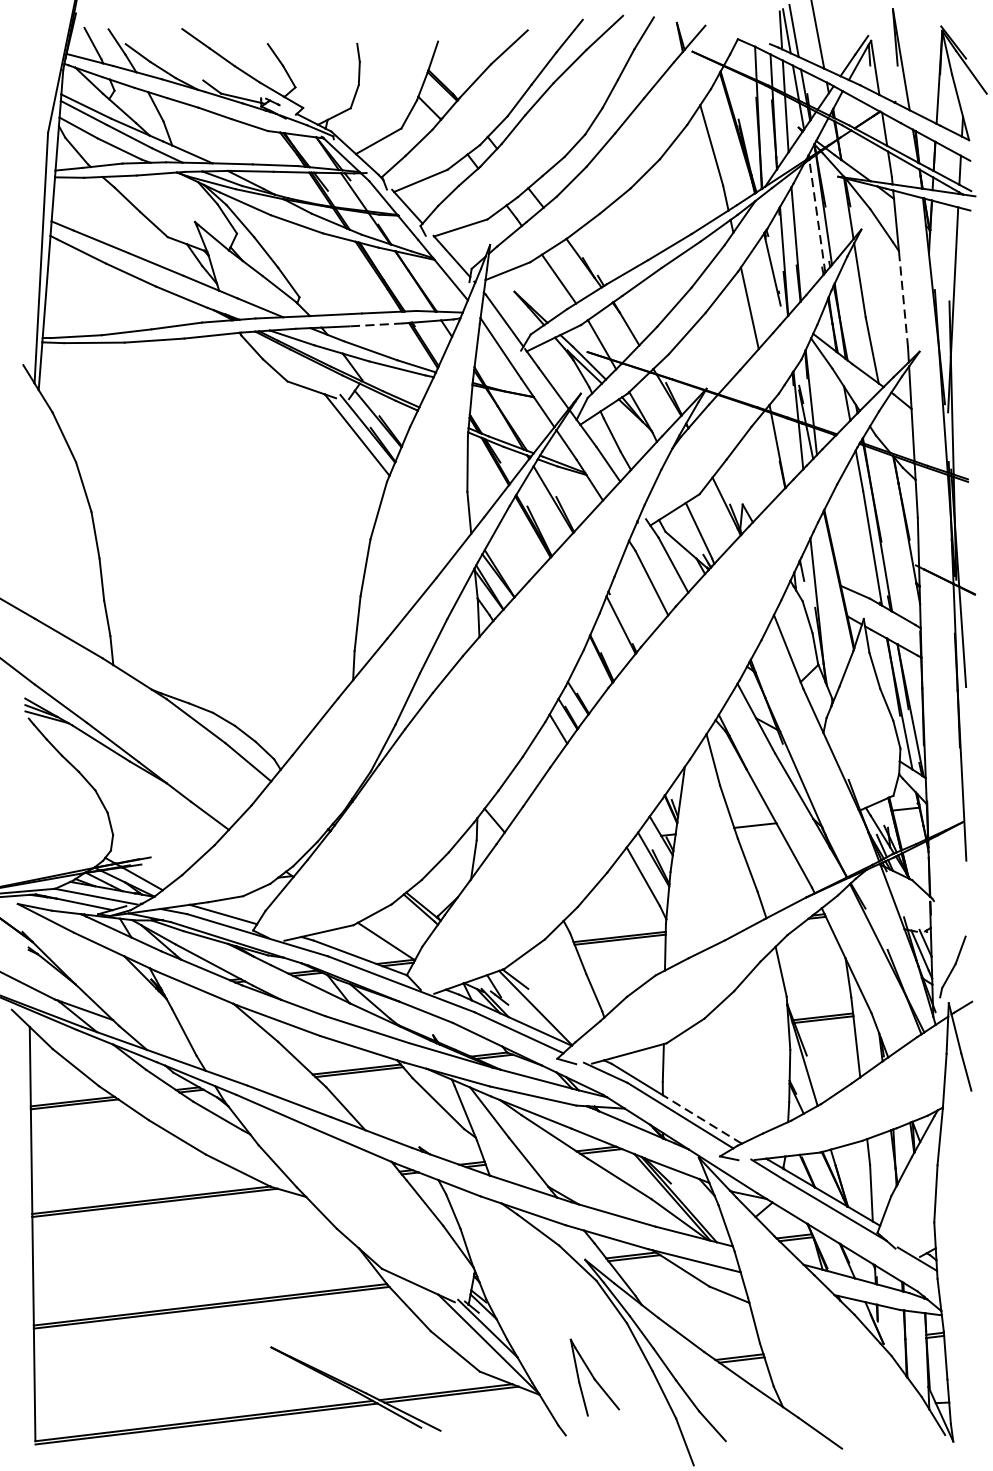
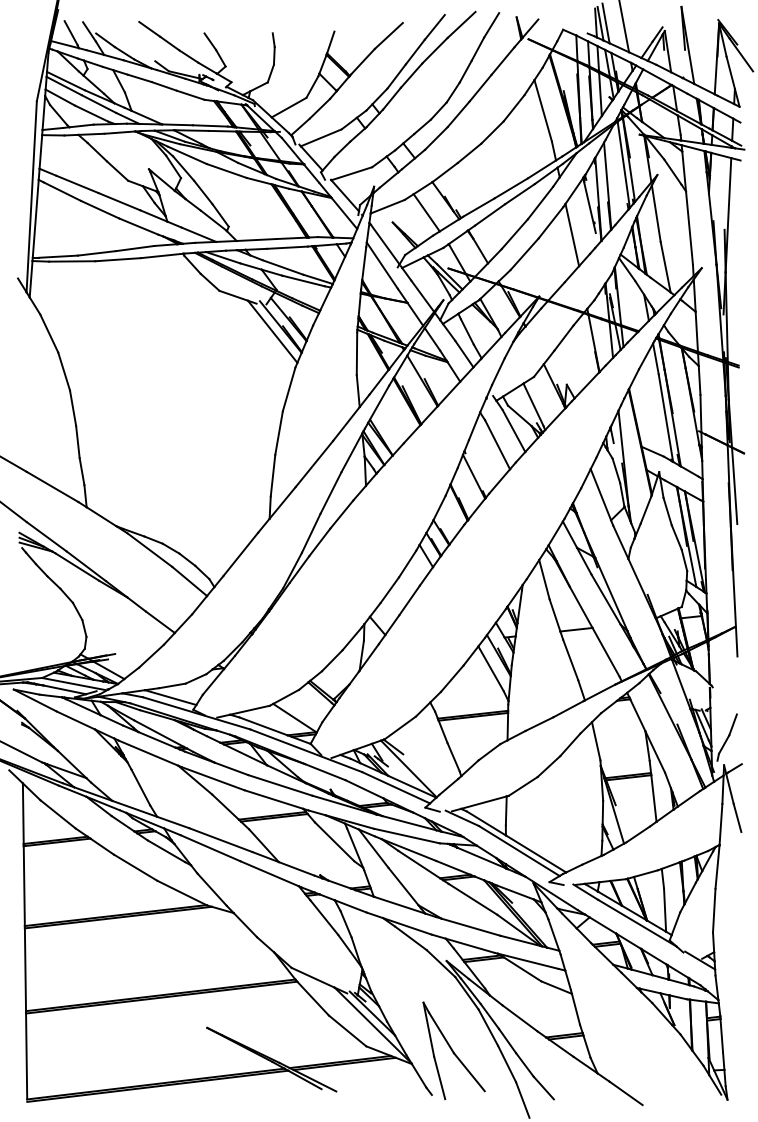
line: (816, 215) -> (623, 164), dashed -> solid
line: (903, 299) -> (689, 228), dashed -> solid
line: (375, 324) -> (286, 247), dashed -> solid
line: (701, 1118) -> (535, 853), dashed -> solid
part: (594, 1377) -> (453, 1050), size x1.67

